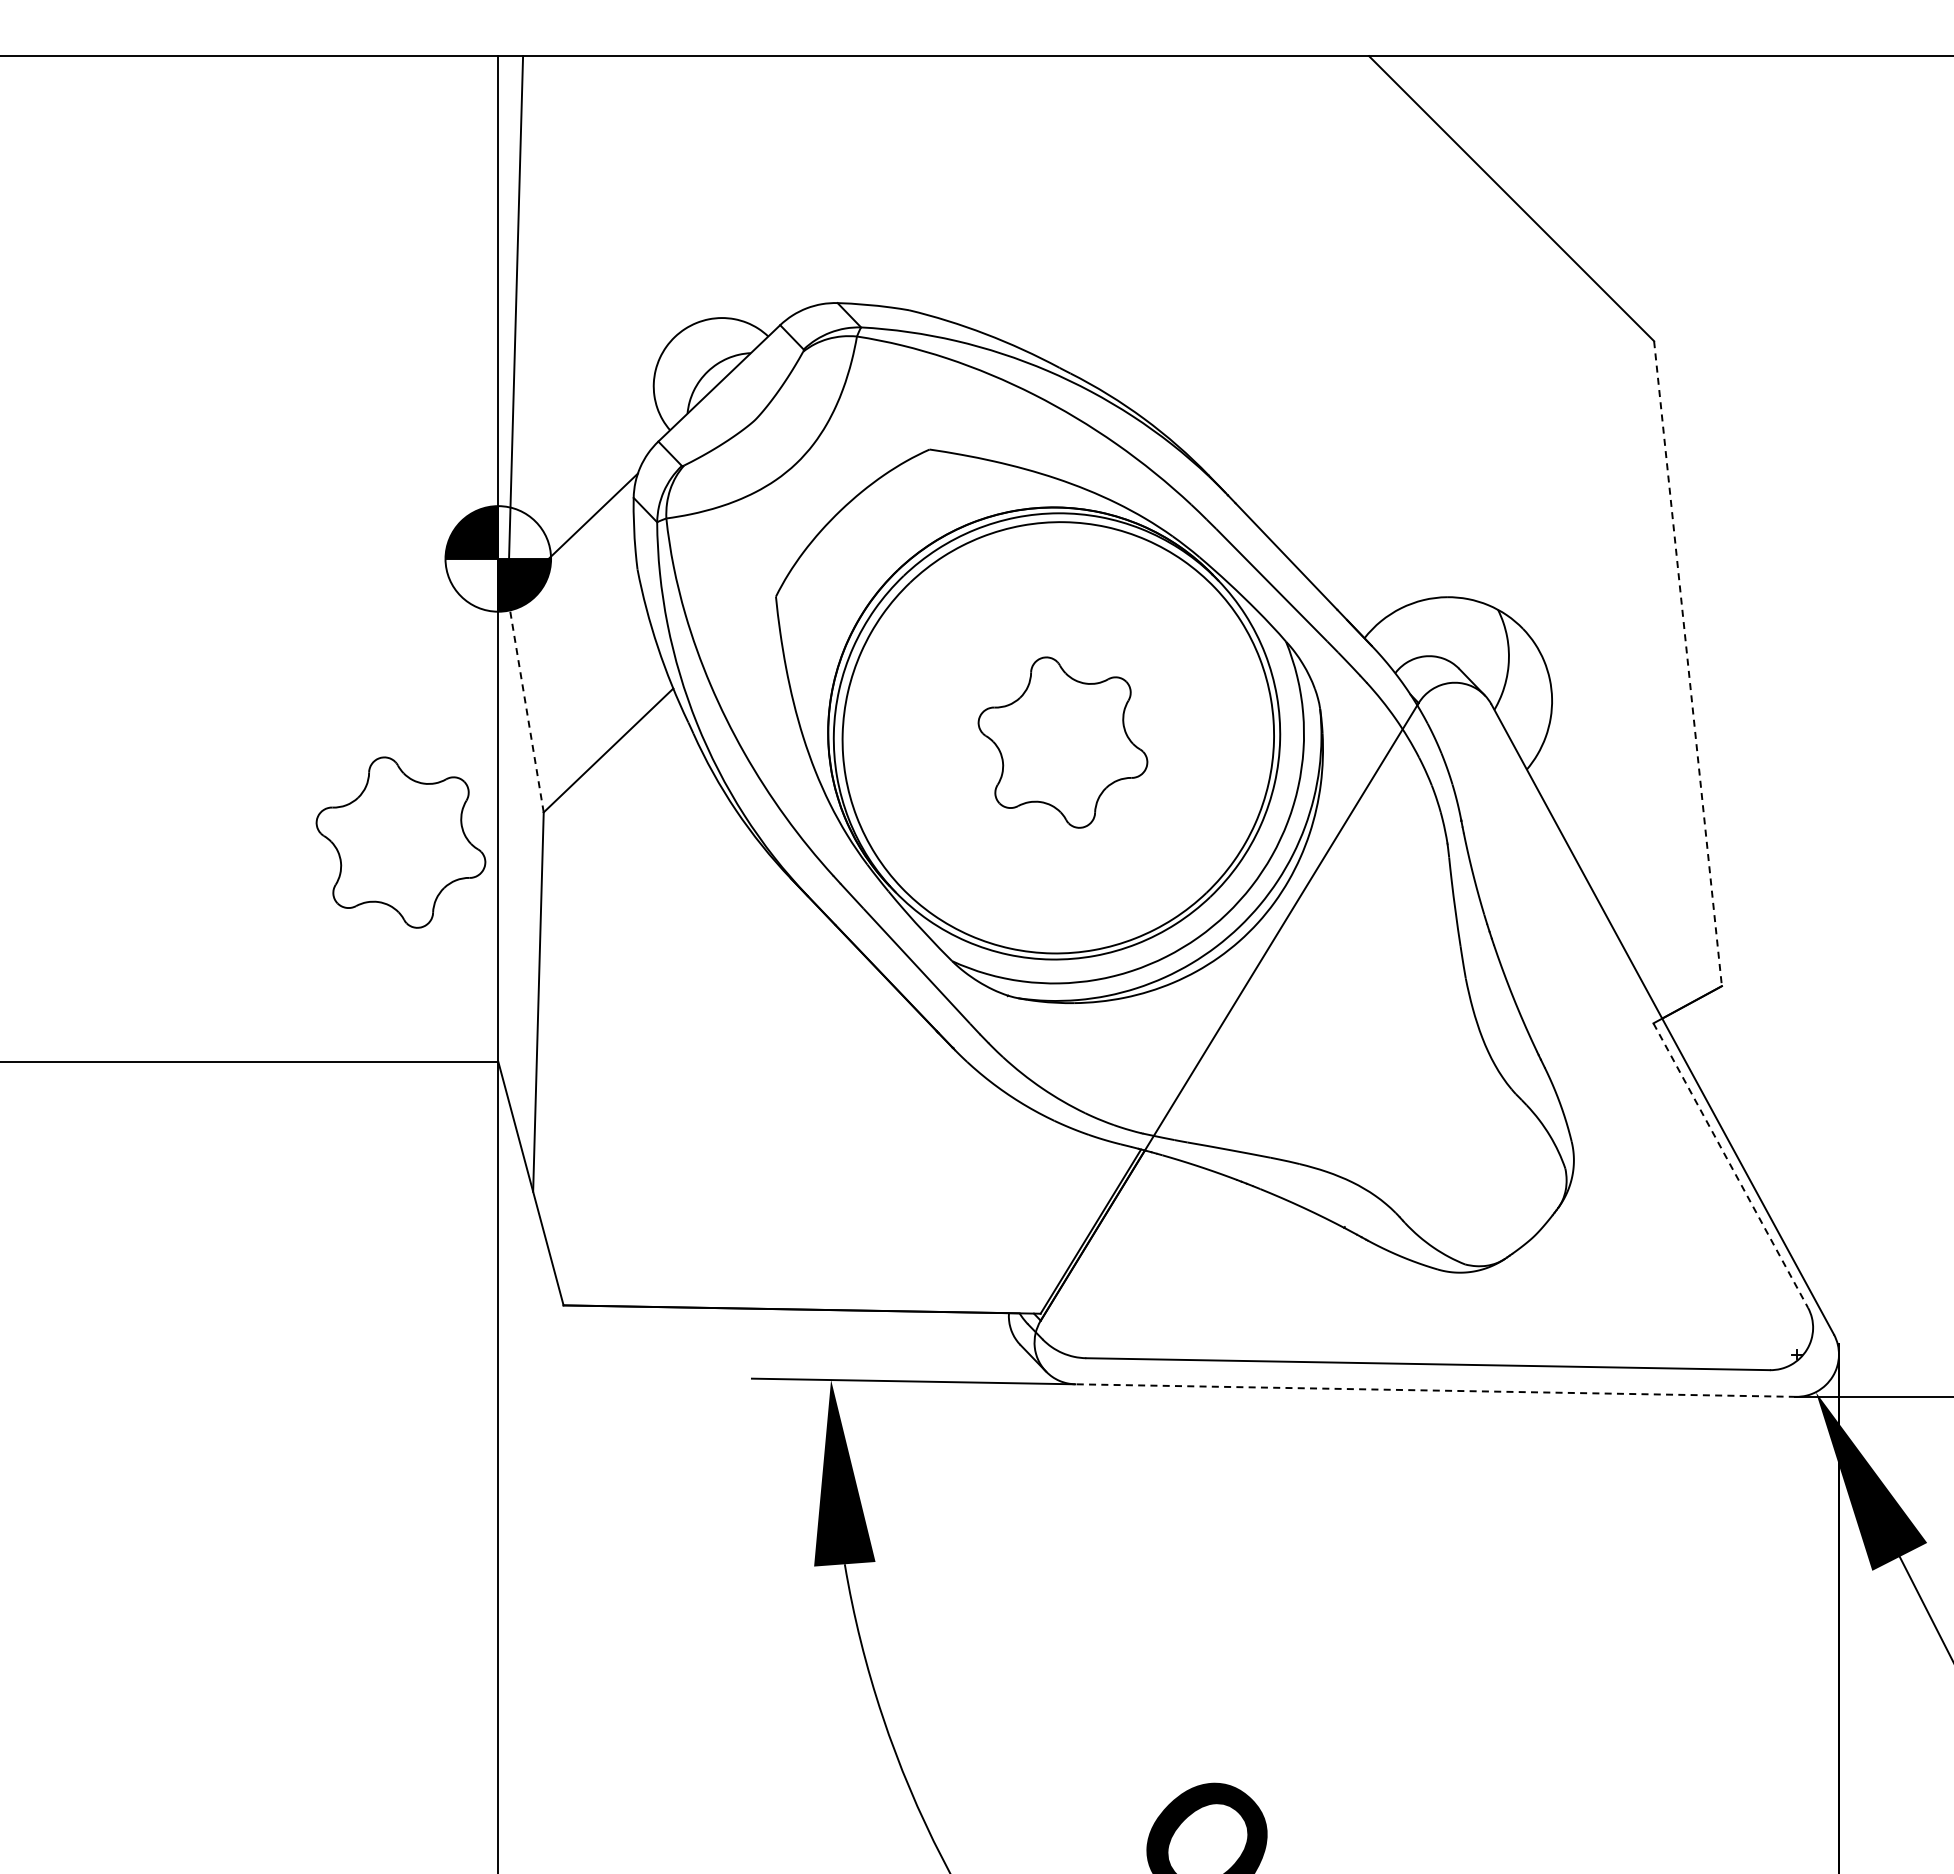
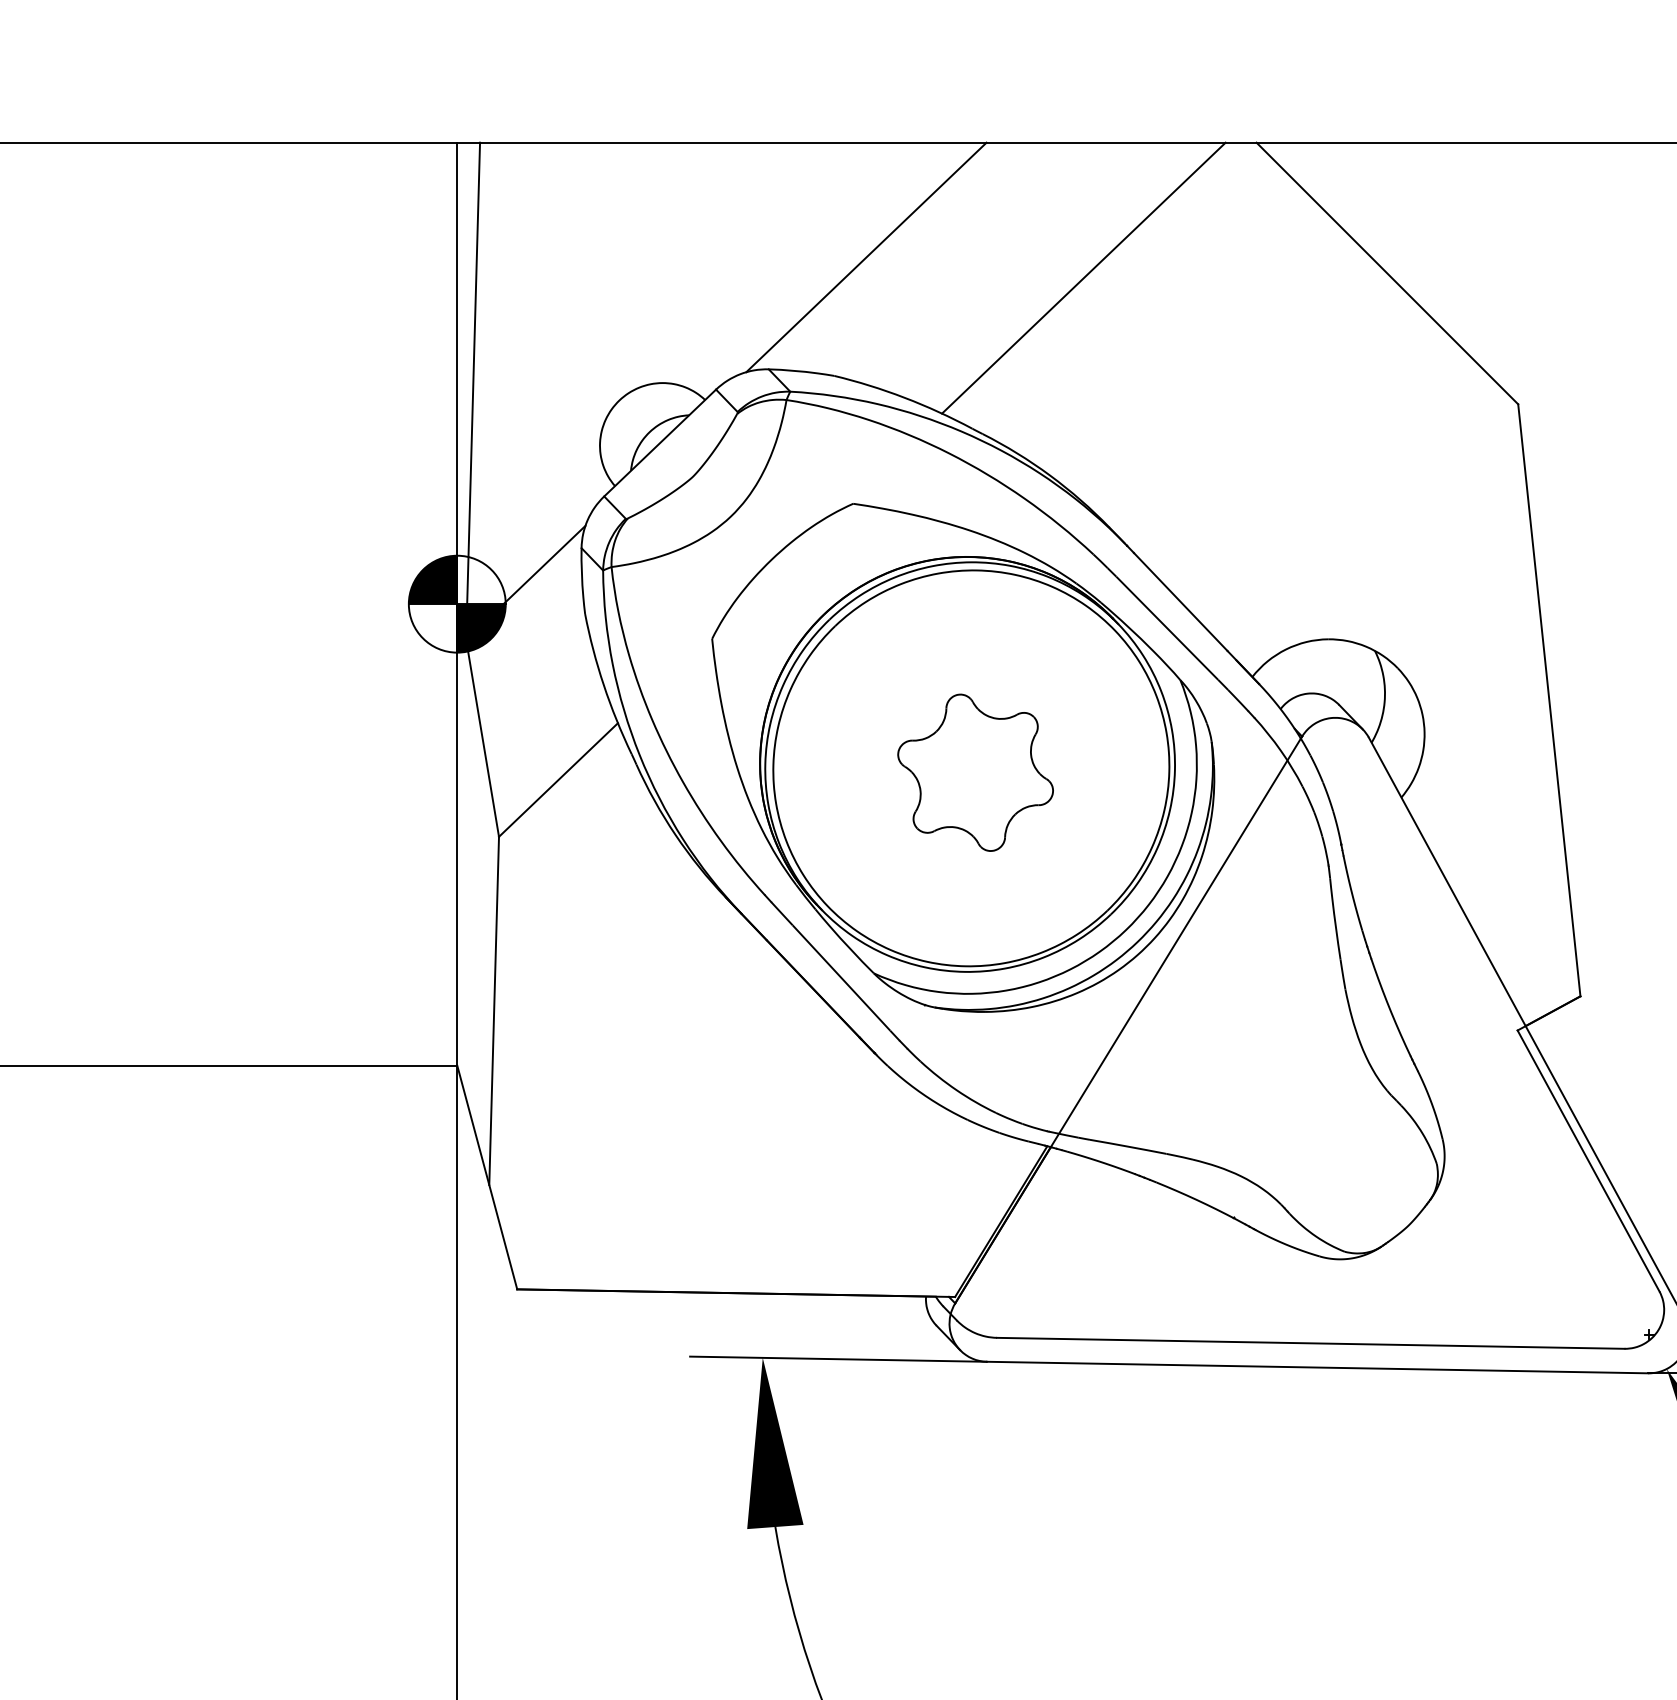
line: (943, 181) -> (865, 257), added
line: (1180, 203) -> (1083, 277), added
line: (1688, 664) -> (1549, 701), dashed -> solid
line: (525, 705) -> (482, 738), dashed -> solid
part: (400, 842) -> (367, 864), removed
line: (1730, 1165) -> (1588, 1160), dashed -> solid
line: (1435, 1390) -> (1317, 1367), dashed -> solid

